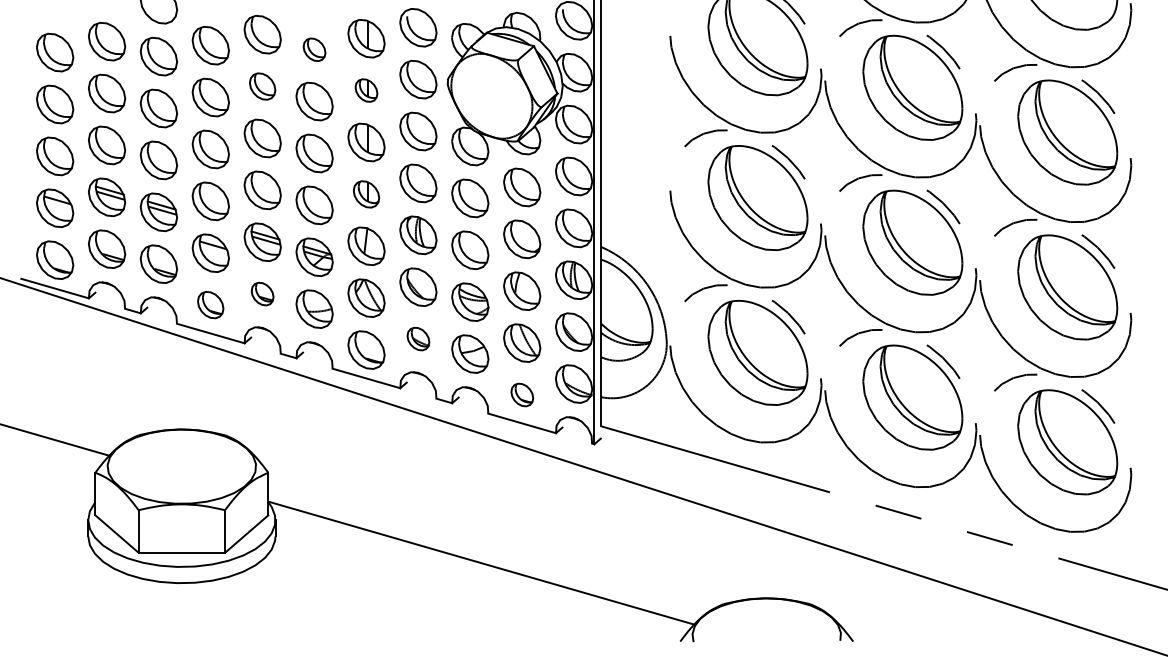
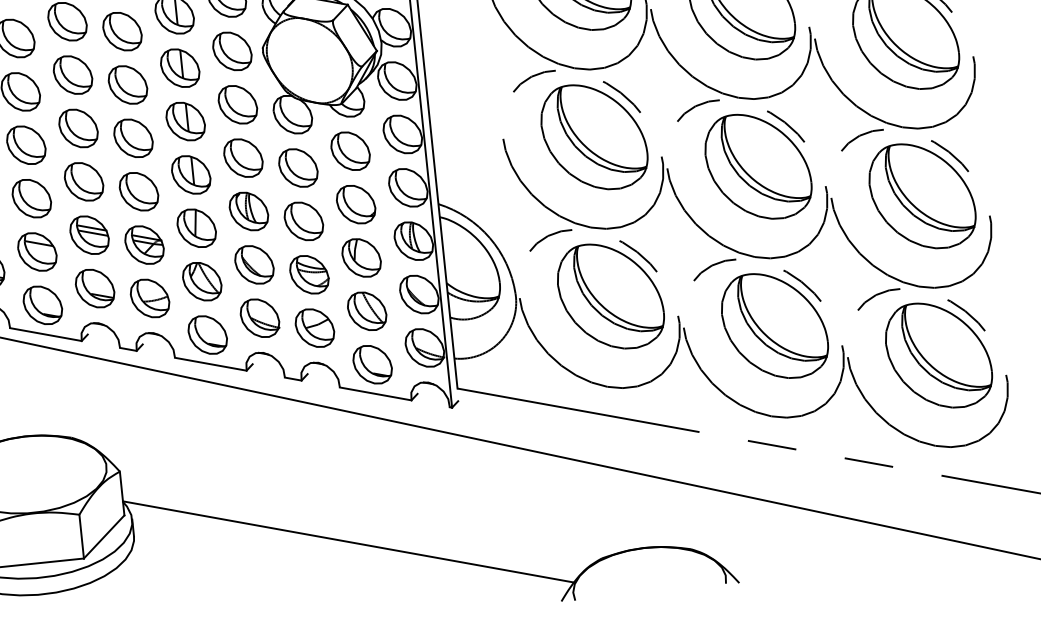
part: (314, 49) -> (122, 31), size x1.67
part: (262, 86) -> (72, 75), size x1.43
part: (366, 90) -> (180, 68), size x1.67
part: (366, 194) -> (191, 175), size x1.43
part: (262, 293) -> (94, 287), size x1.67
part: (210, 304) -> (42, 304), size x1.43
part: (418, 338) -> (260, 317), size x1.67
part: (522, 394) -> (372, 364), size x1.67

